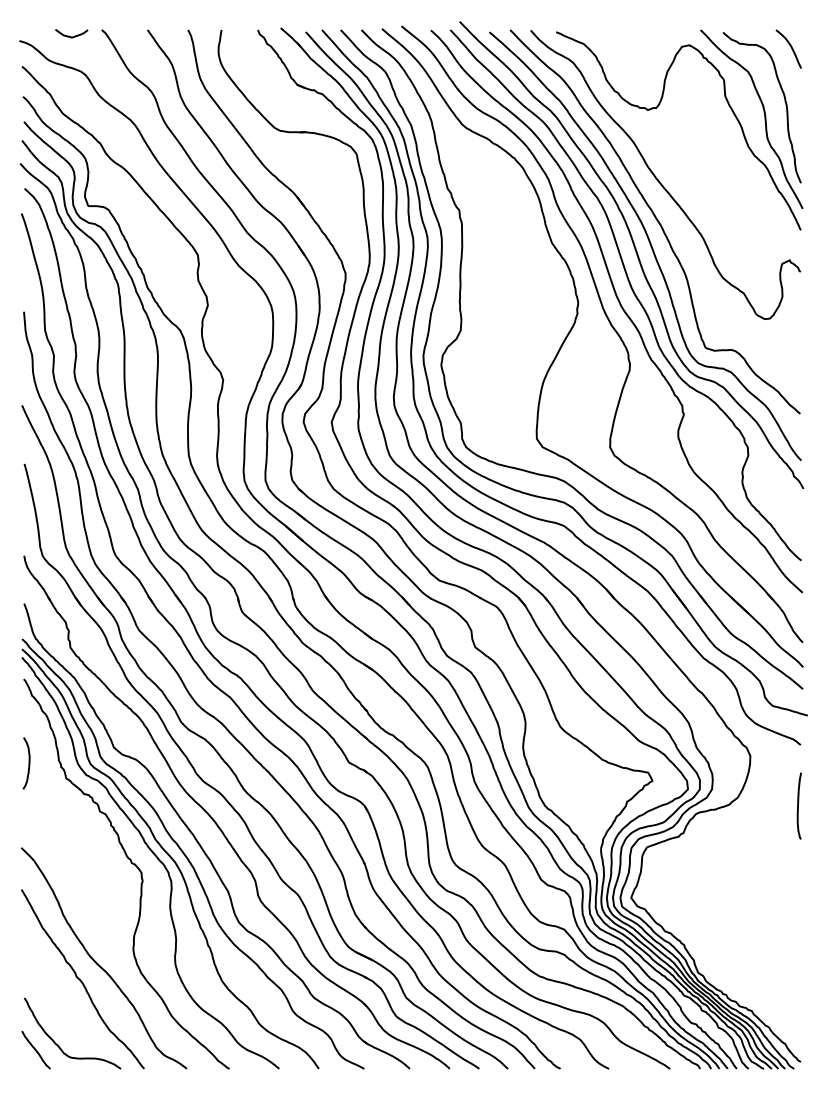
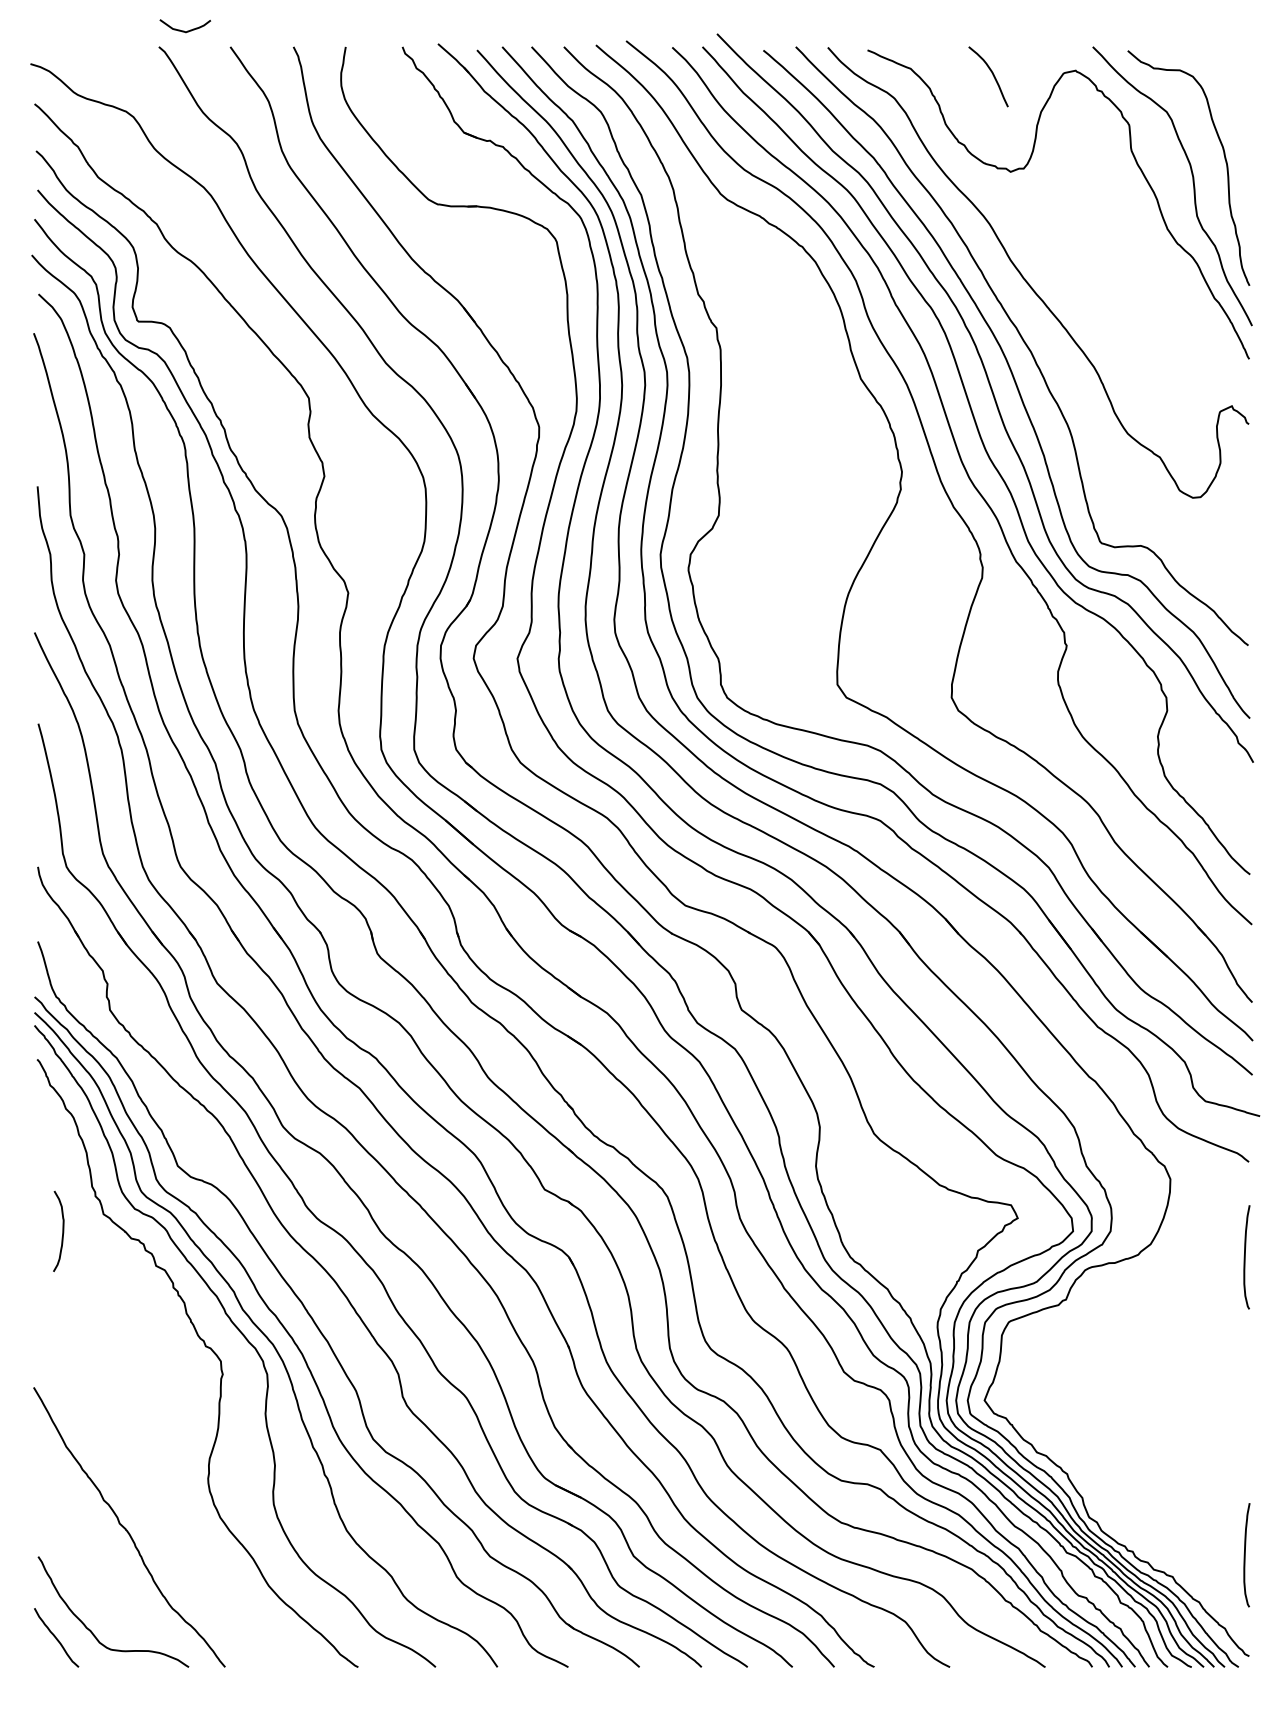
curve: (71, 36) -> (184, 30), moved
curve: (790, 47) -> (991, 74), moved
curve: (28, 763) -> (61, 1231), moved
curve: (98, 963) -> (153, 1502), removed
curve: (798, 996) -> (1245, 1554), added

